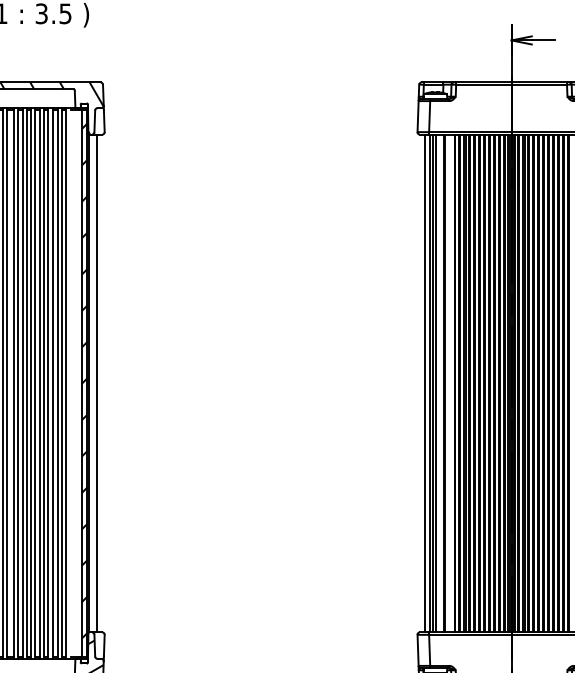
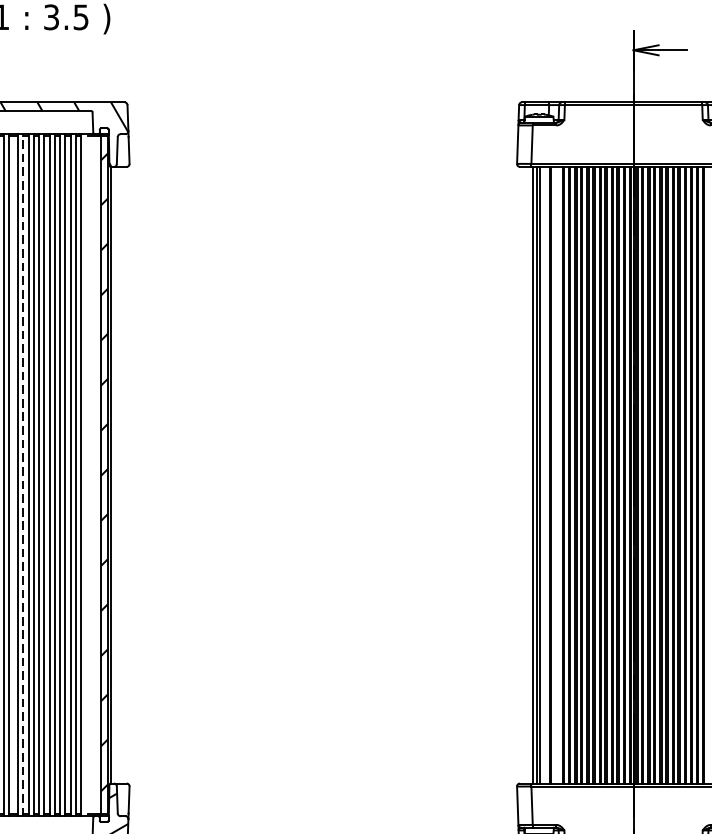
line: (18, 383) -> (22, 475), solid -> dashed
line: (97, 383) -> (120, 475), removed
line: (424, 383) -> (525, 475), removed

